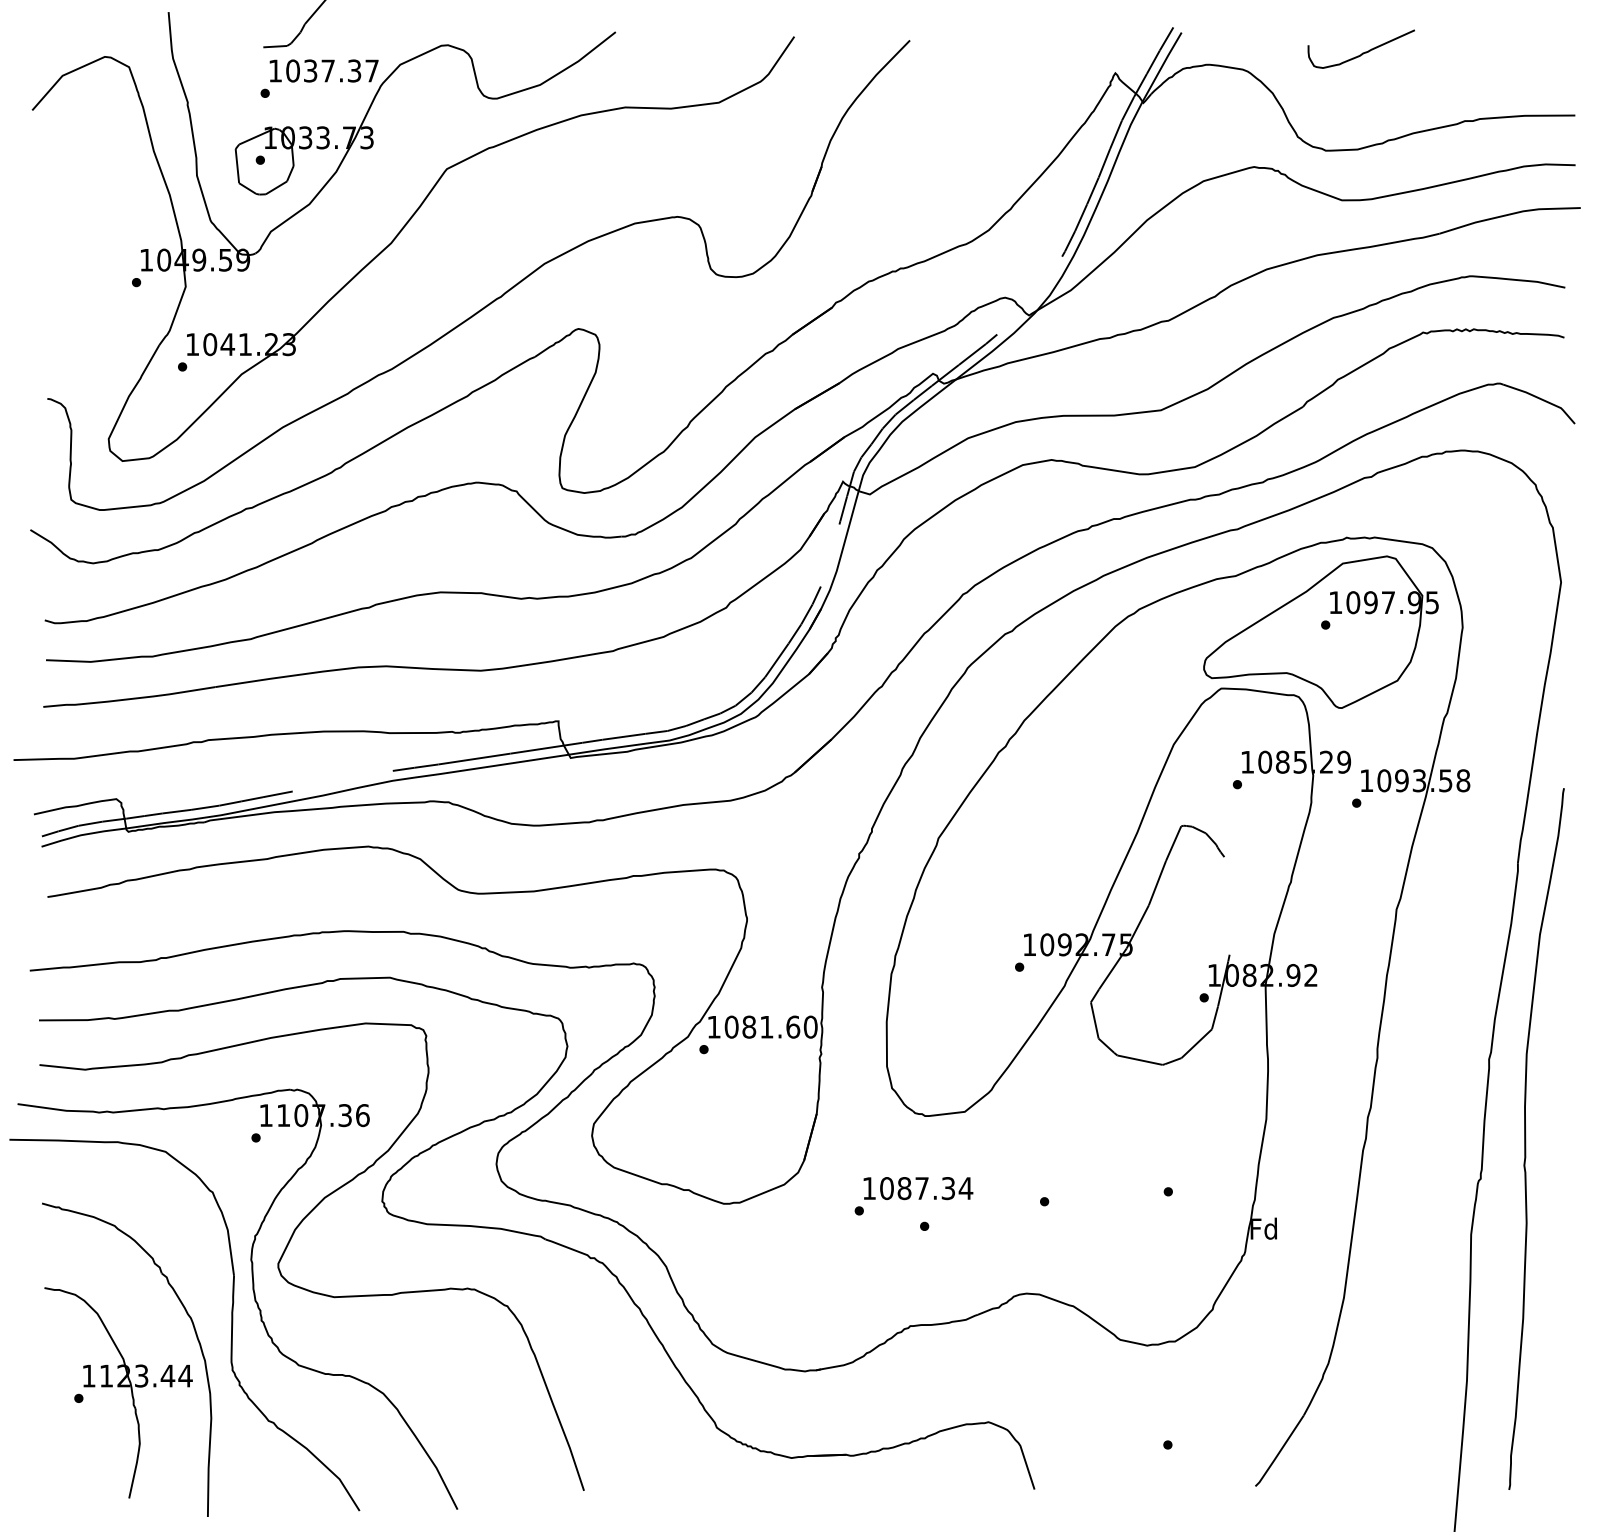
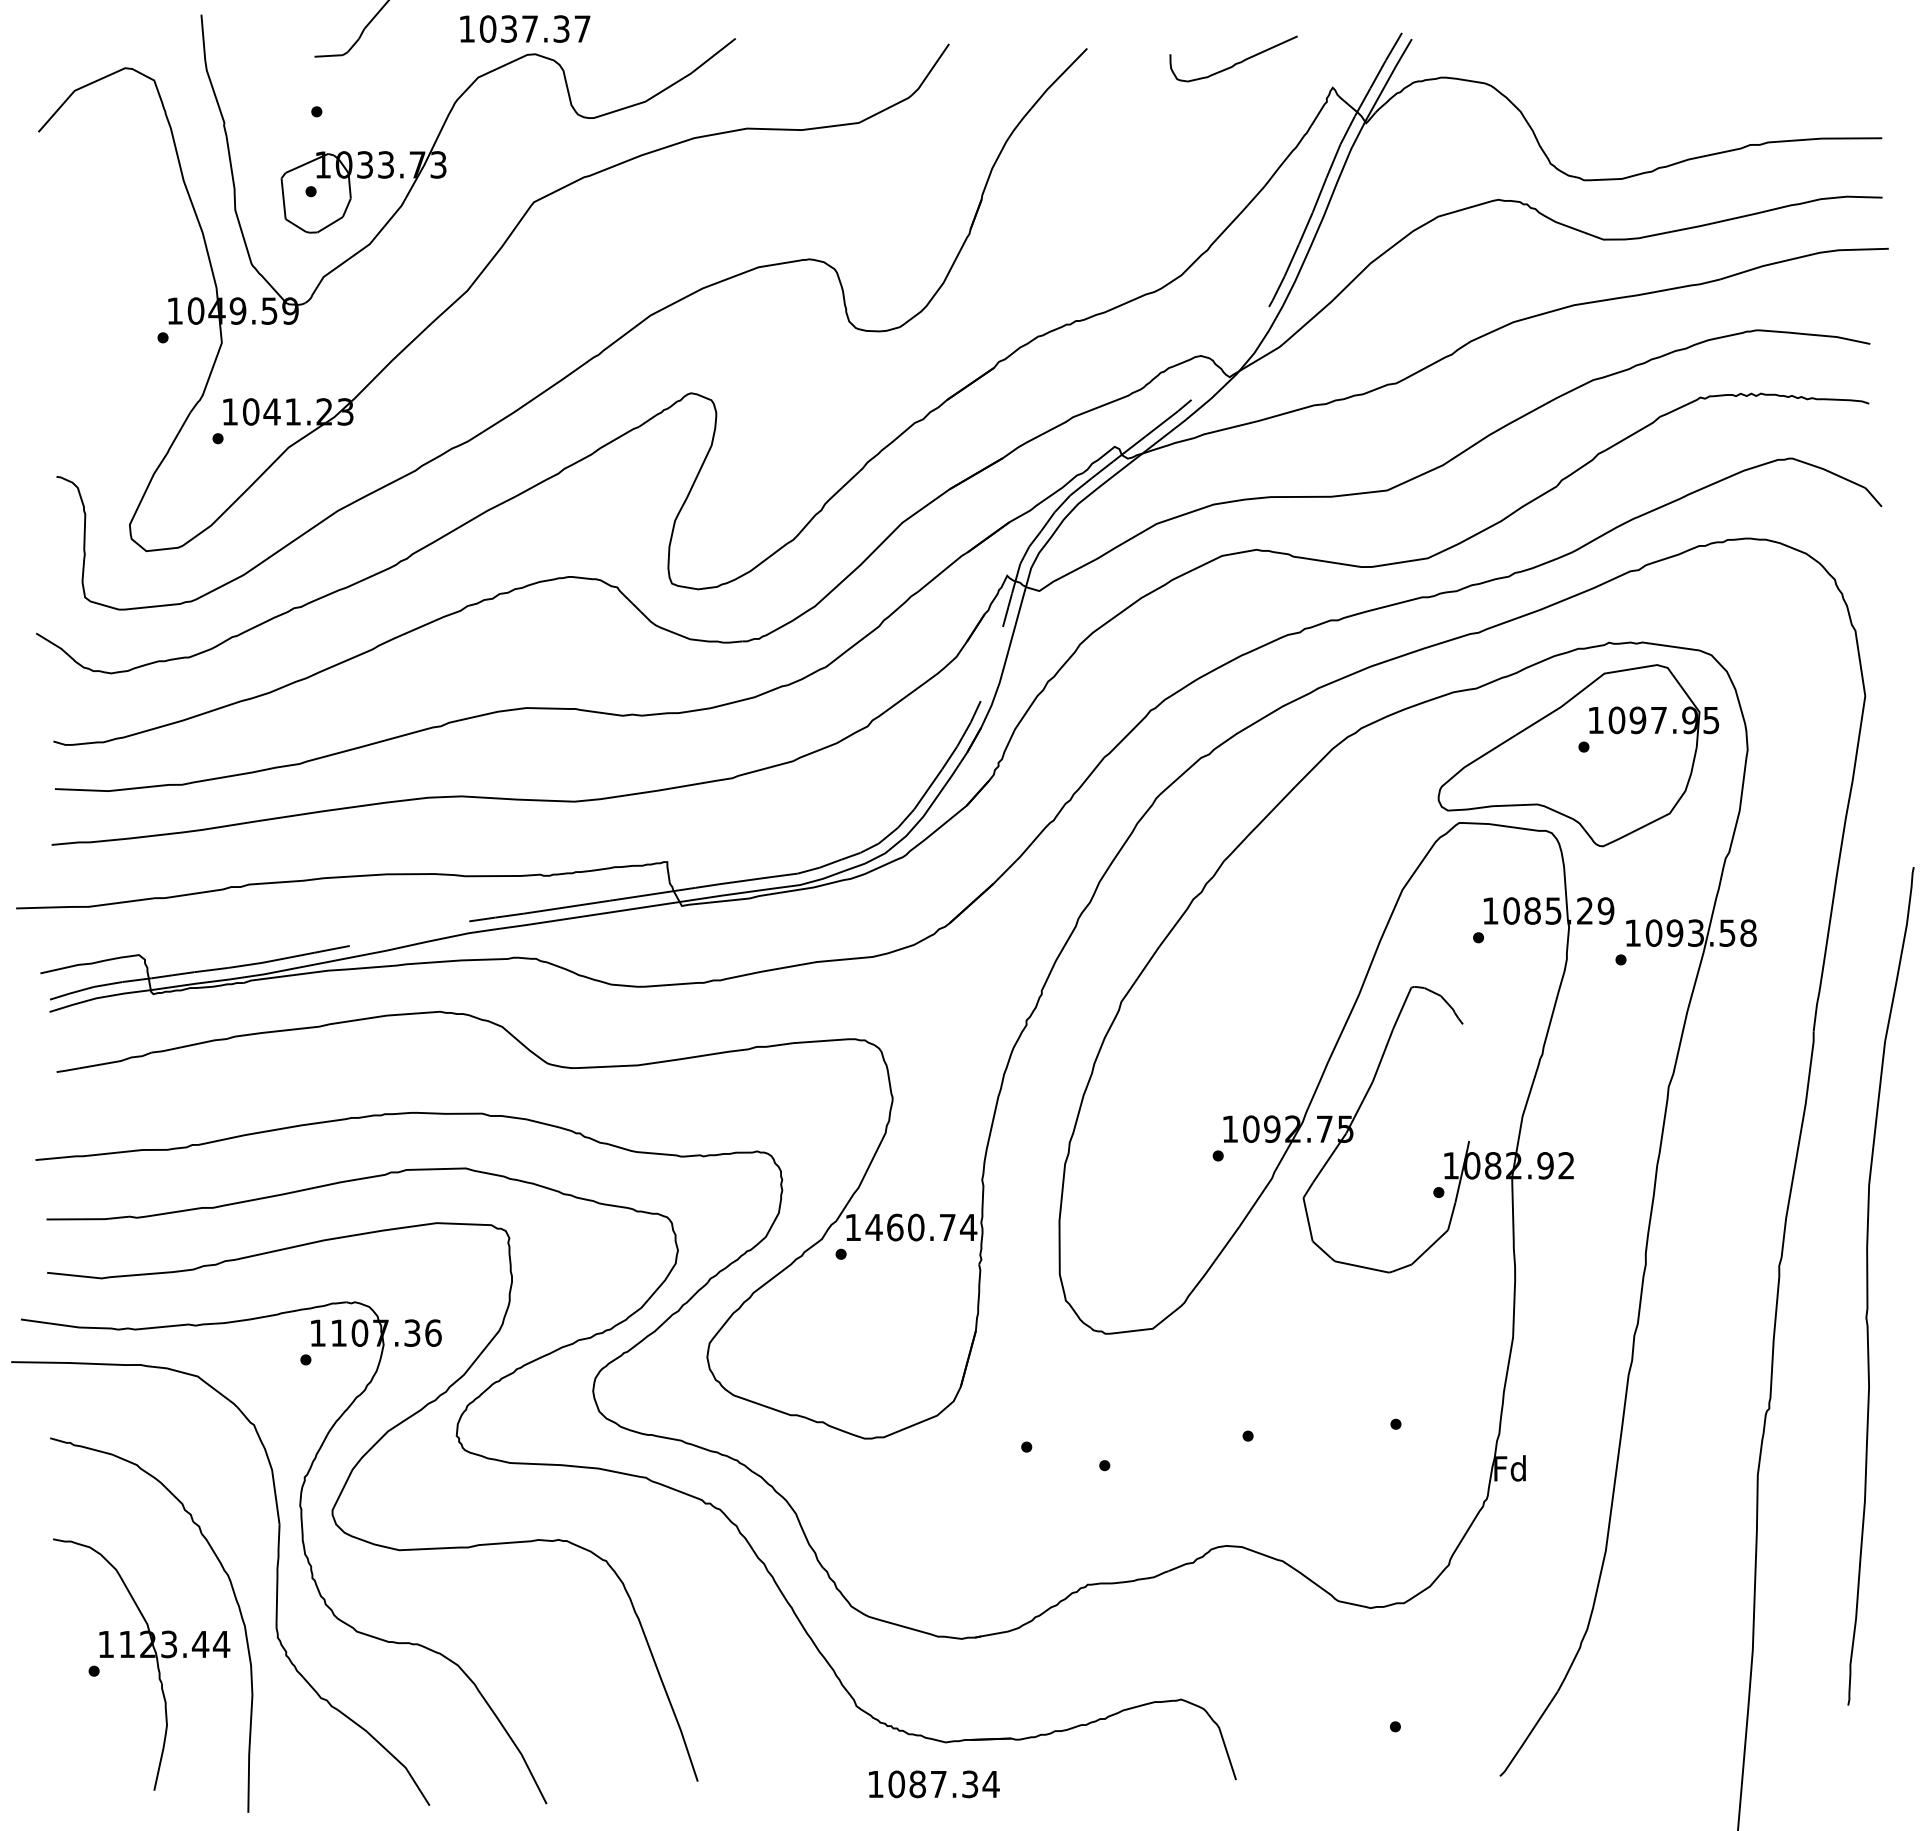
curve: (1363, 52) -> (1236, 62), moved
text: (324, 70) -> (525, 28), moved
text: (771, 1027) -> (921, 1227), 1081.60 -> 1460.74
curve: (1526, 1139) -> (1868, 1286), moved
text: (918, 1188) -> (934, 1784), moved

